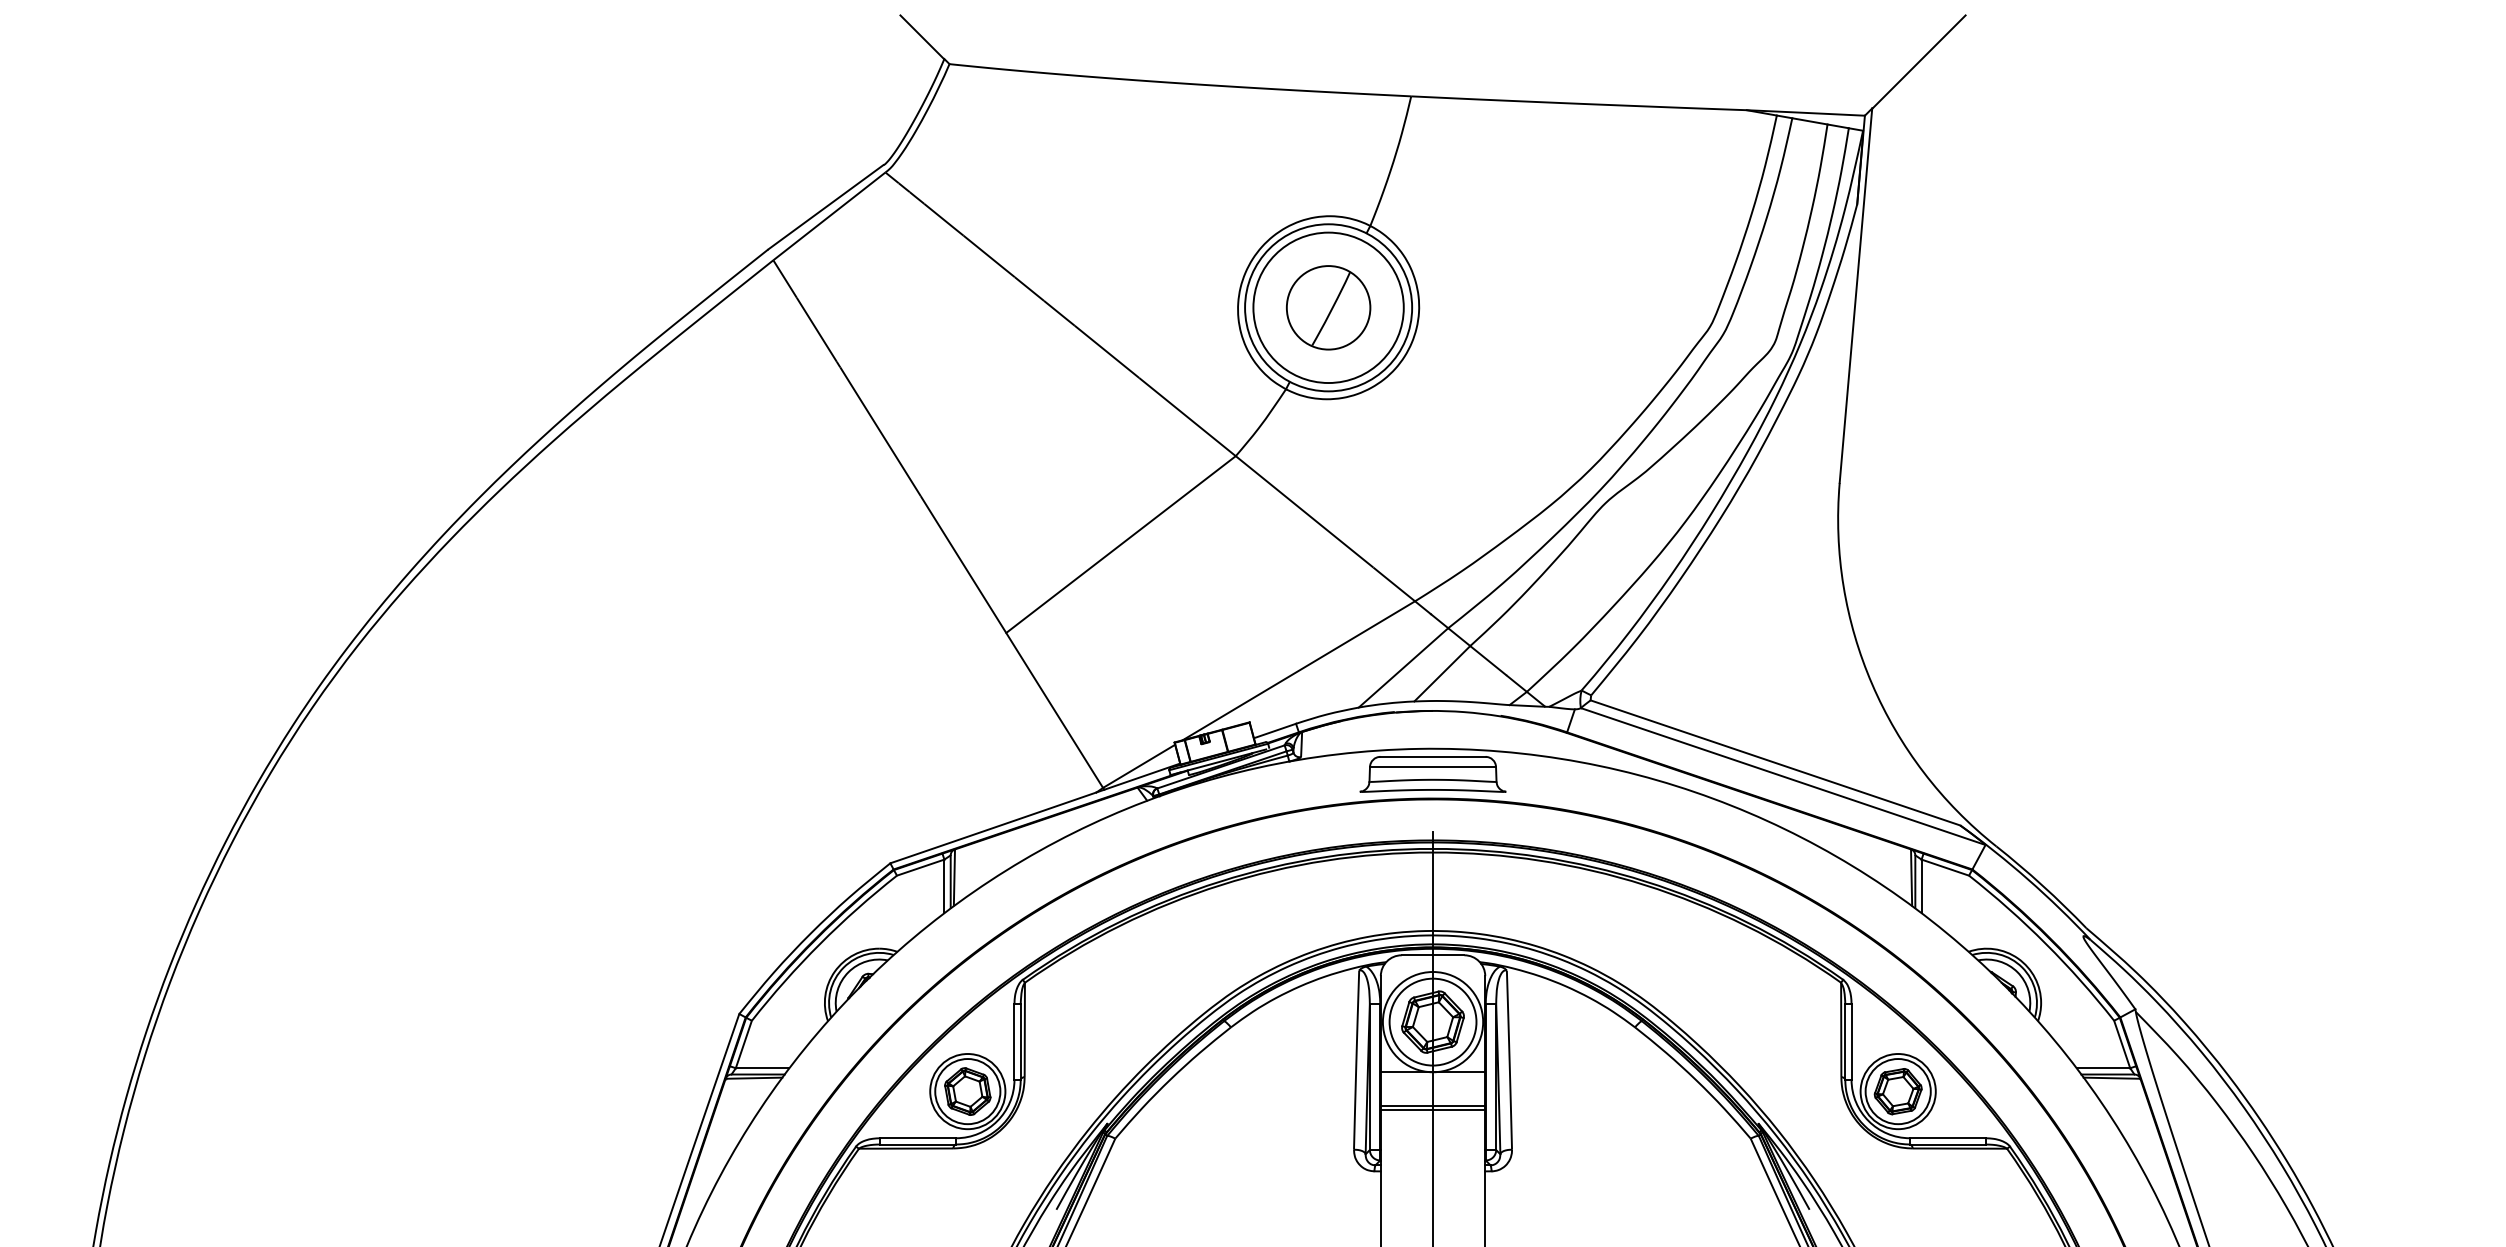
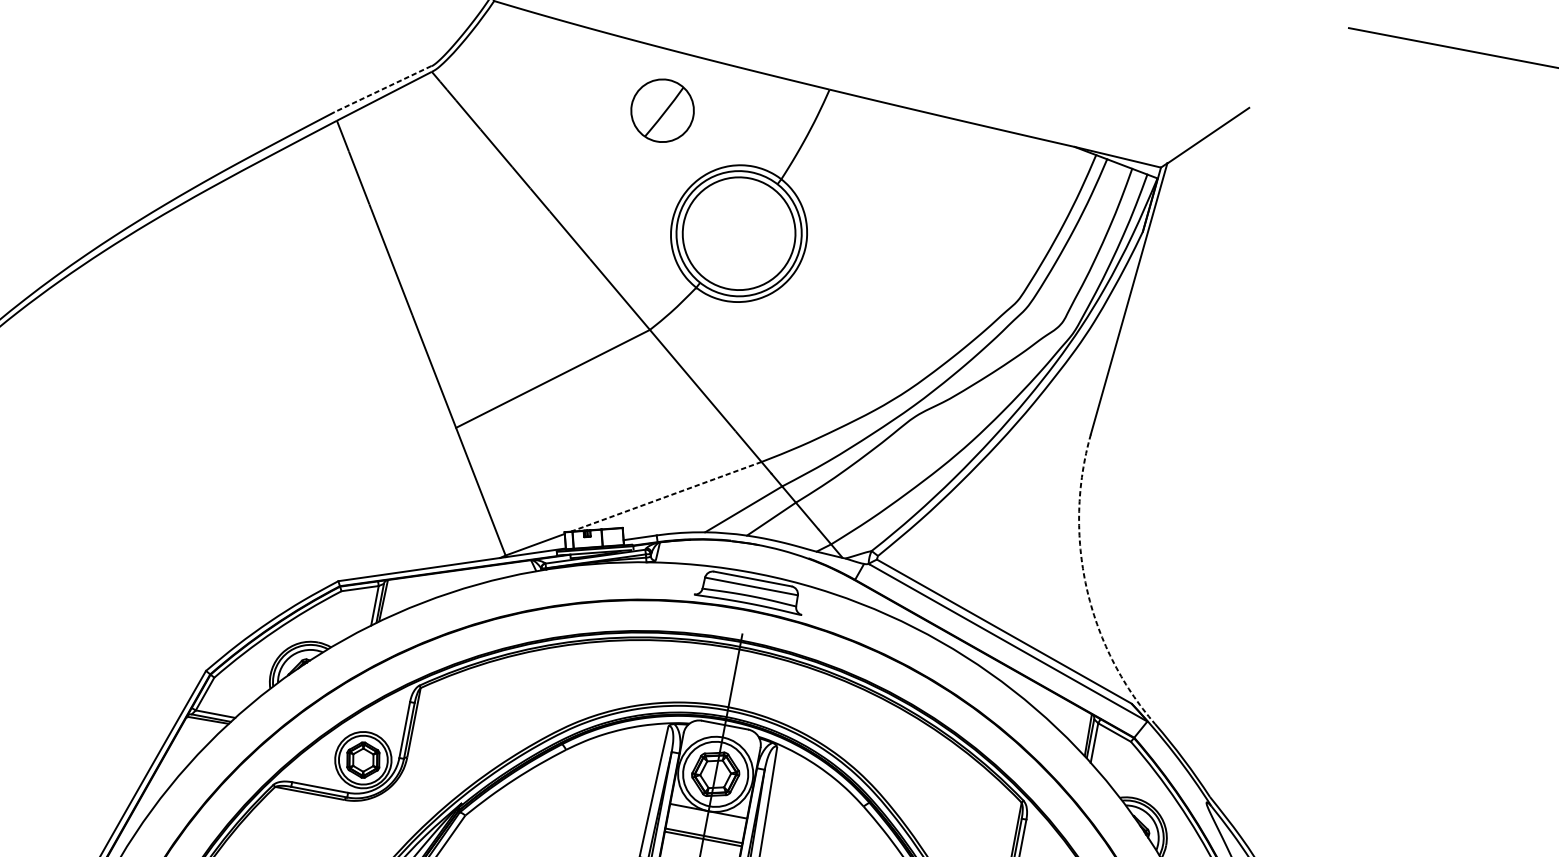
line: (825, 207) -> (382, 89), solid -> dashed
part: (1328, 307) -> (662, 110), moved
line: (1298, 671) -> (665, 497), solid -> dashed
arc: (1872, 684) -> (1086, 587), solid -> dashed

